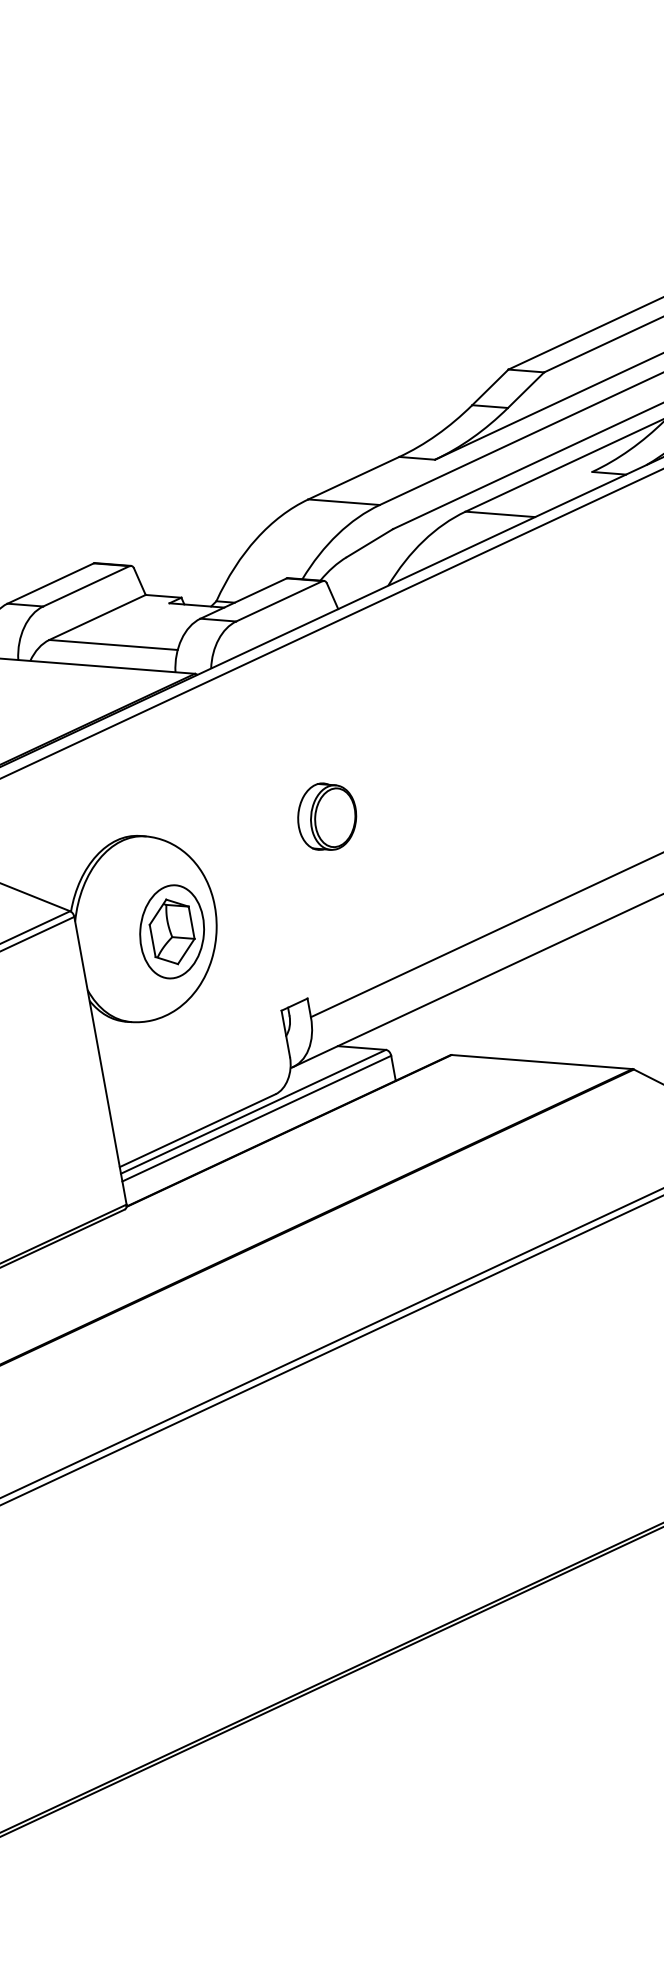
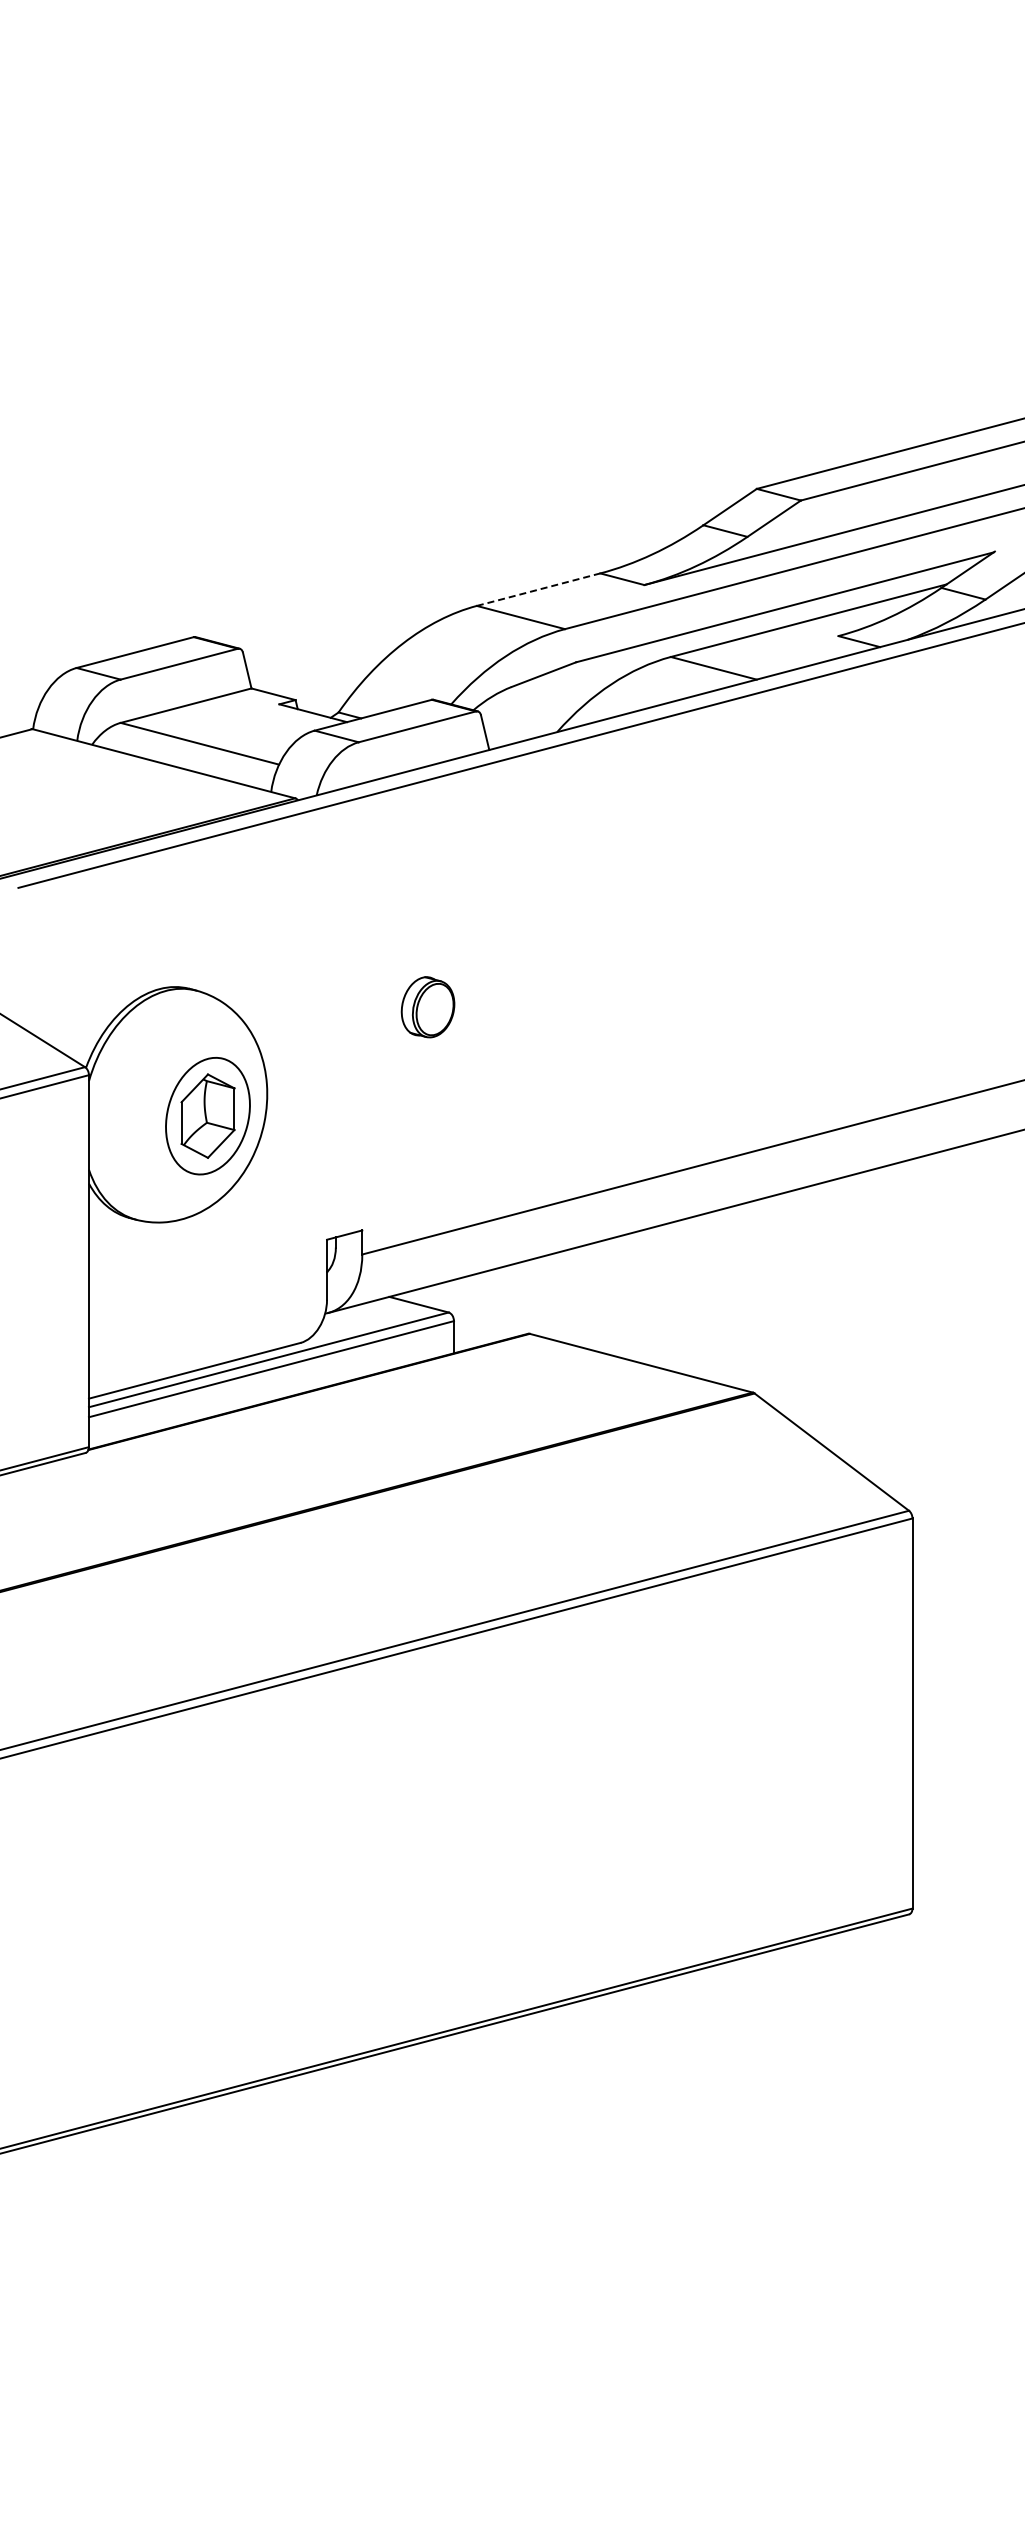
line: (353, 478) -> (538, 589), solid -> dashed
part: (326, 816) -> (427, 1007), size x0.7

